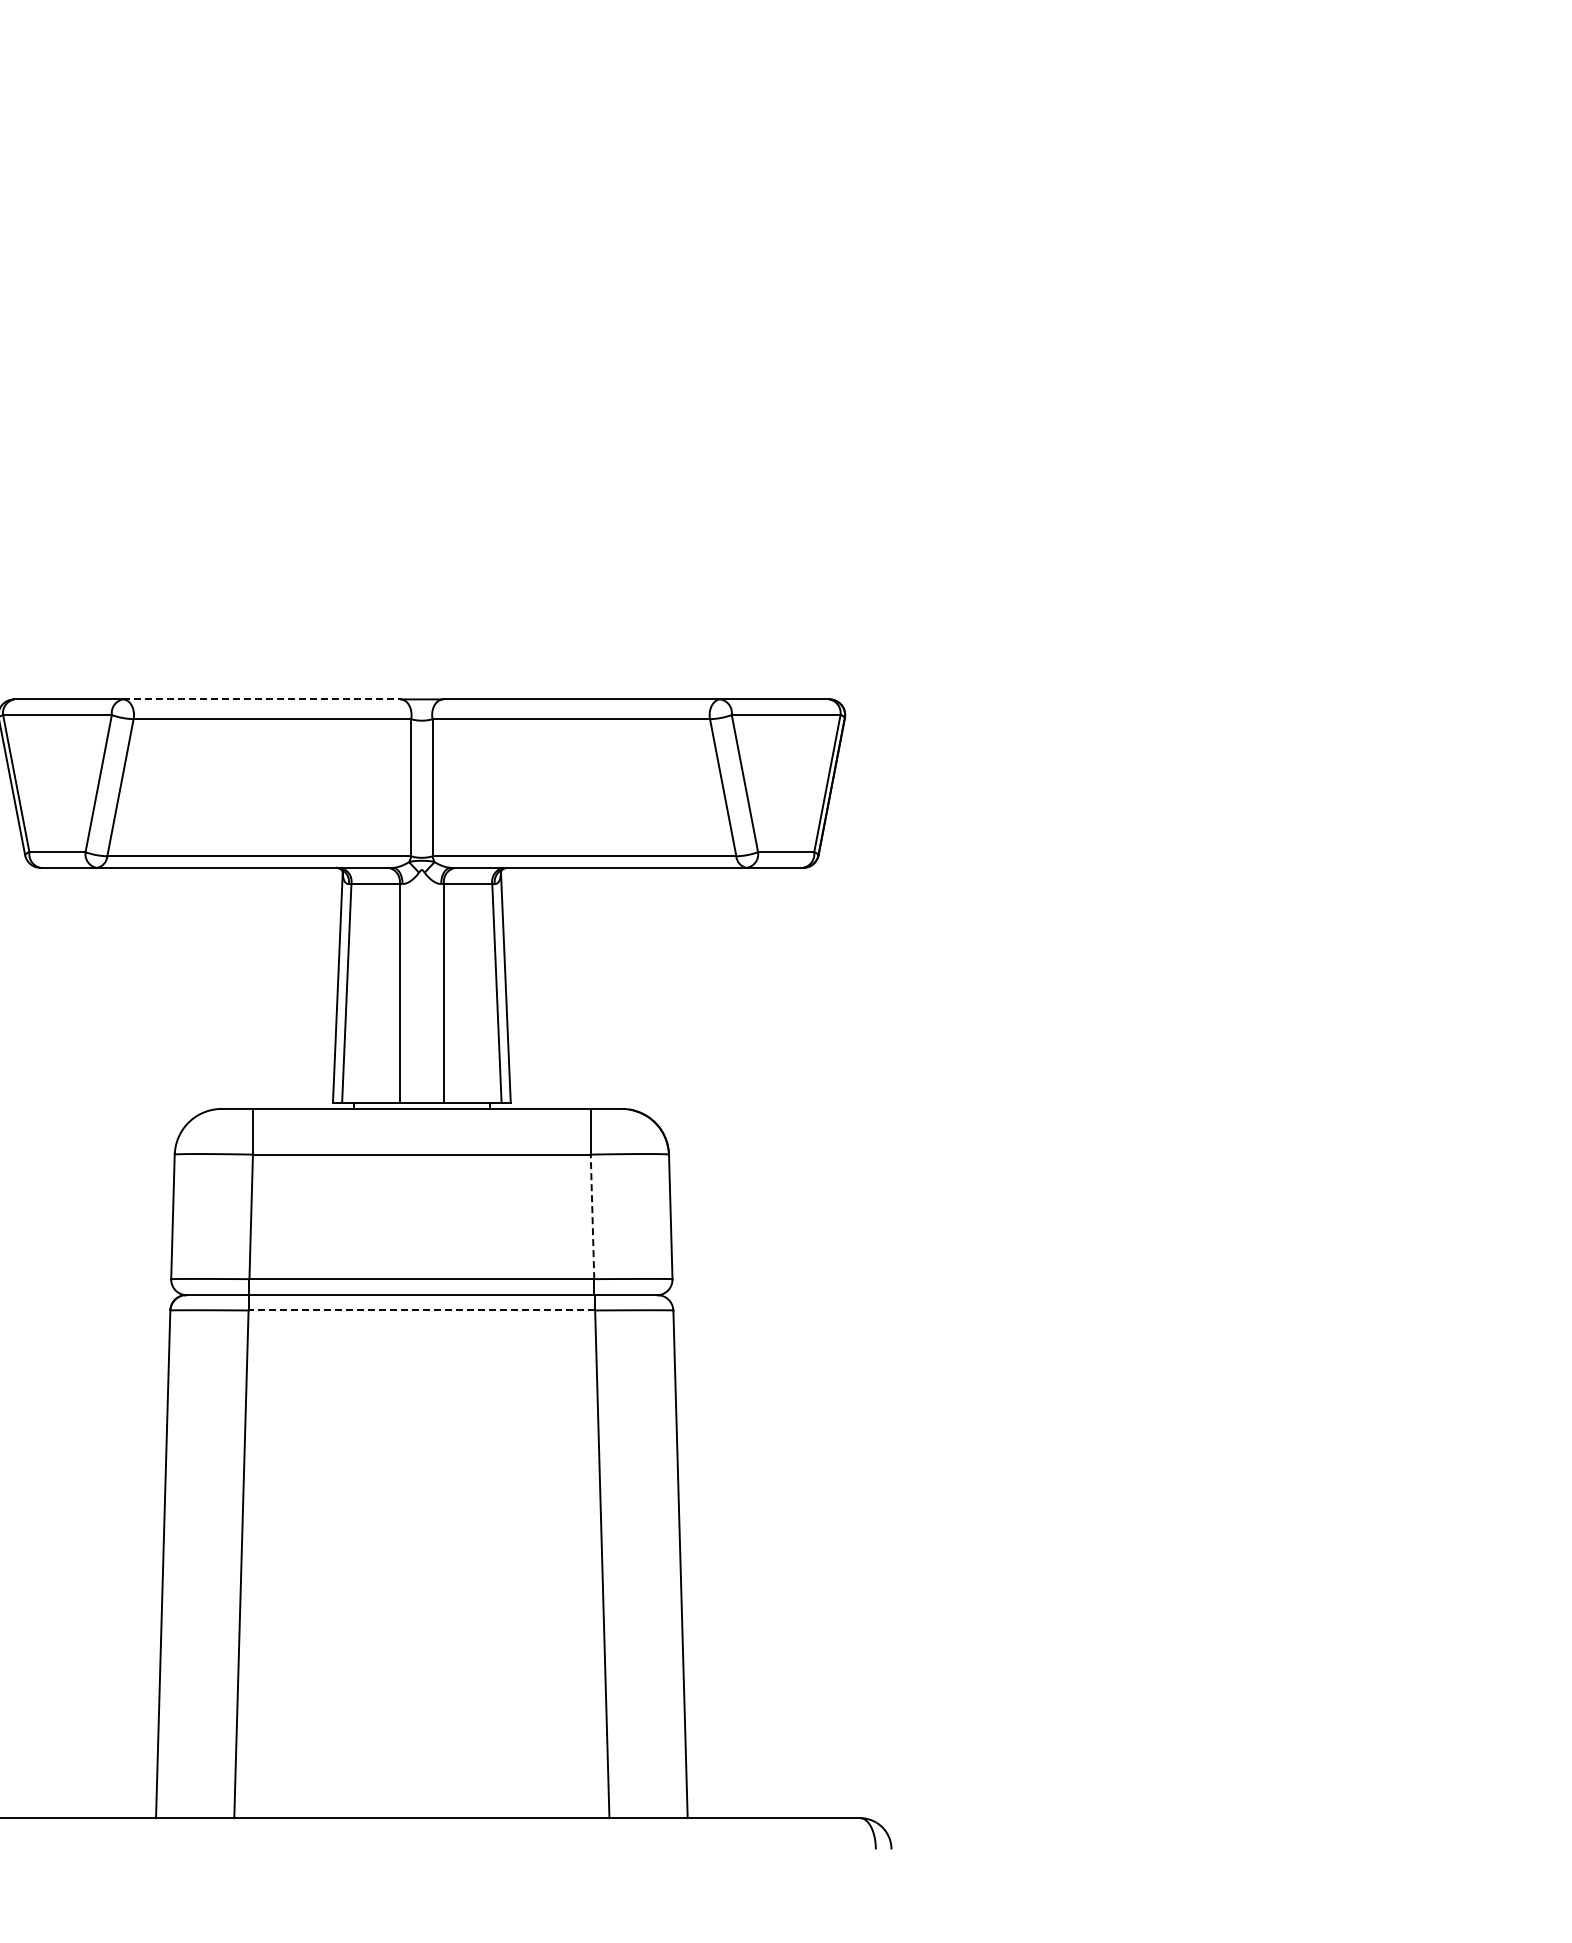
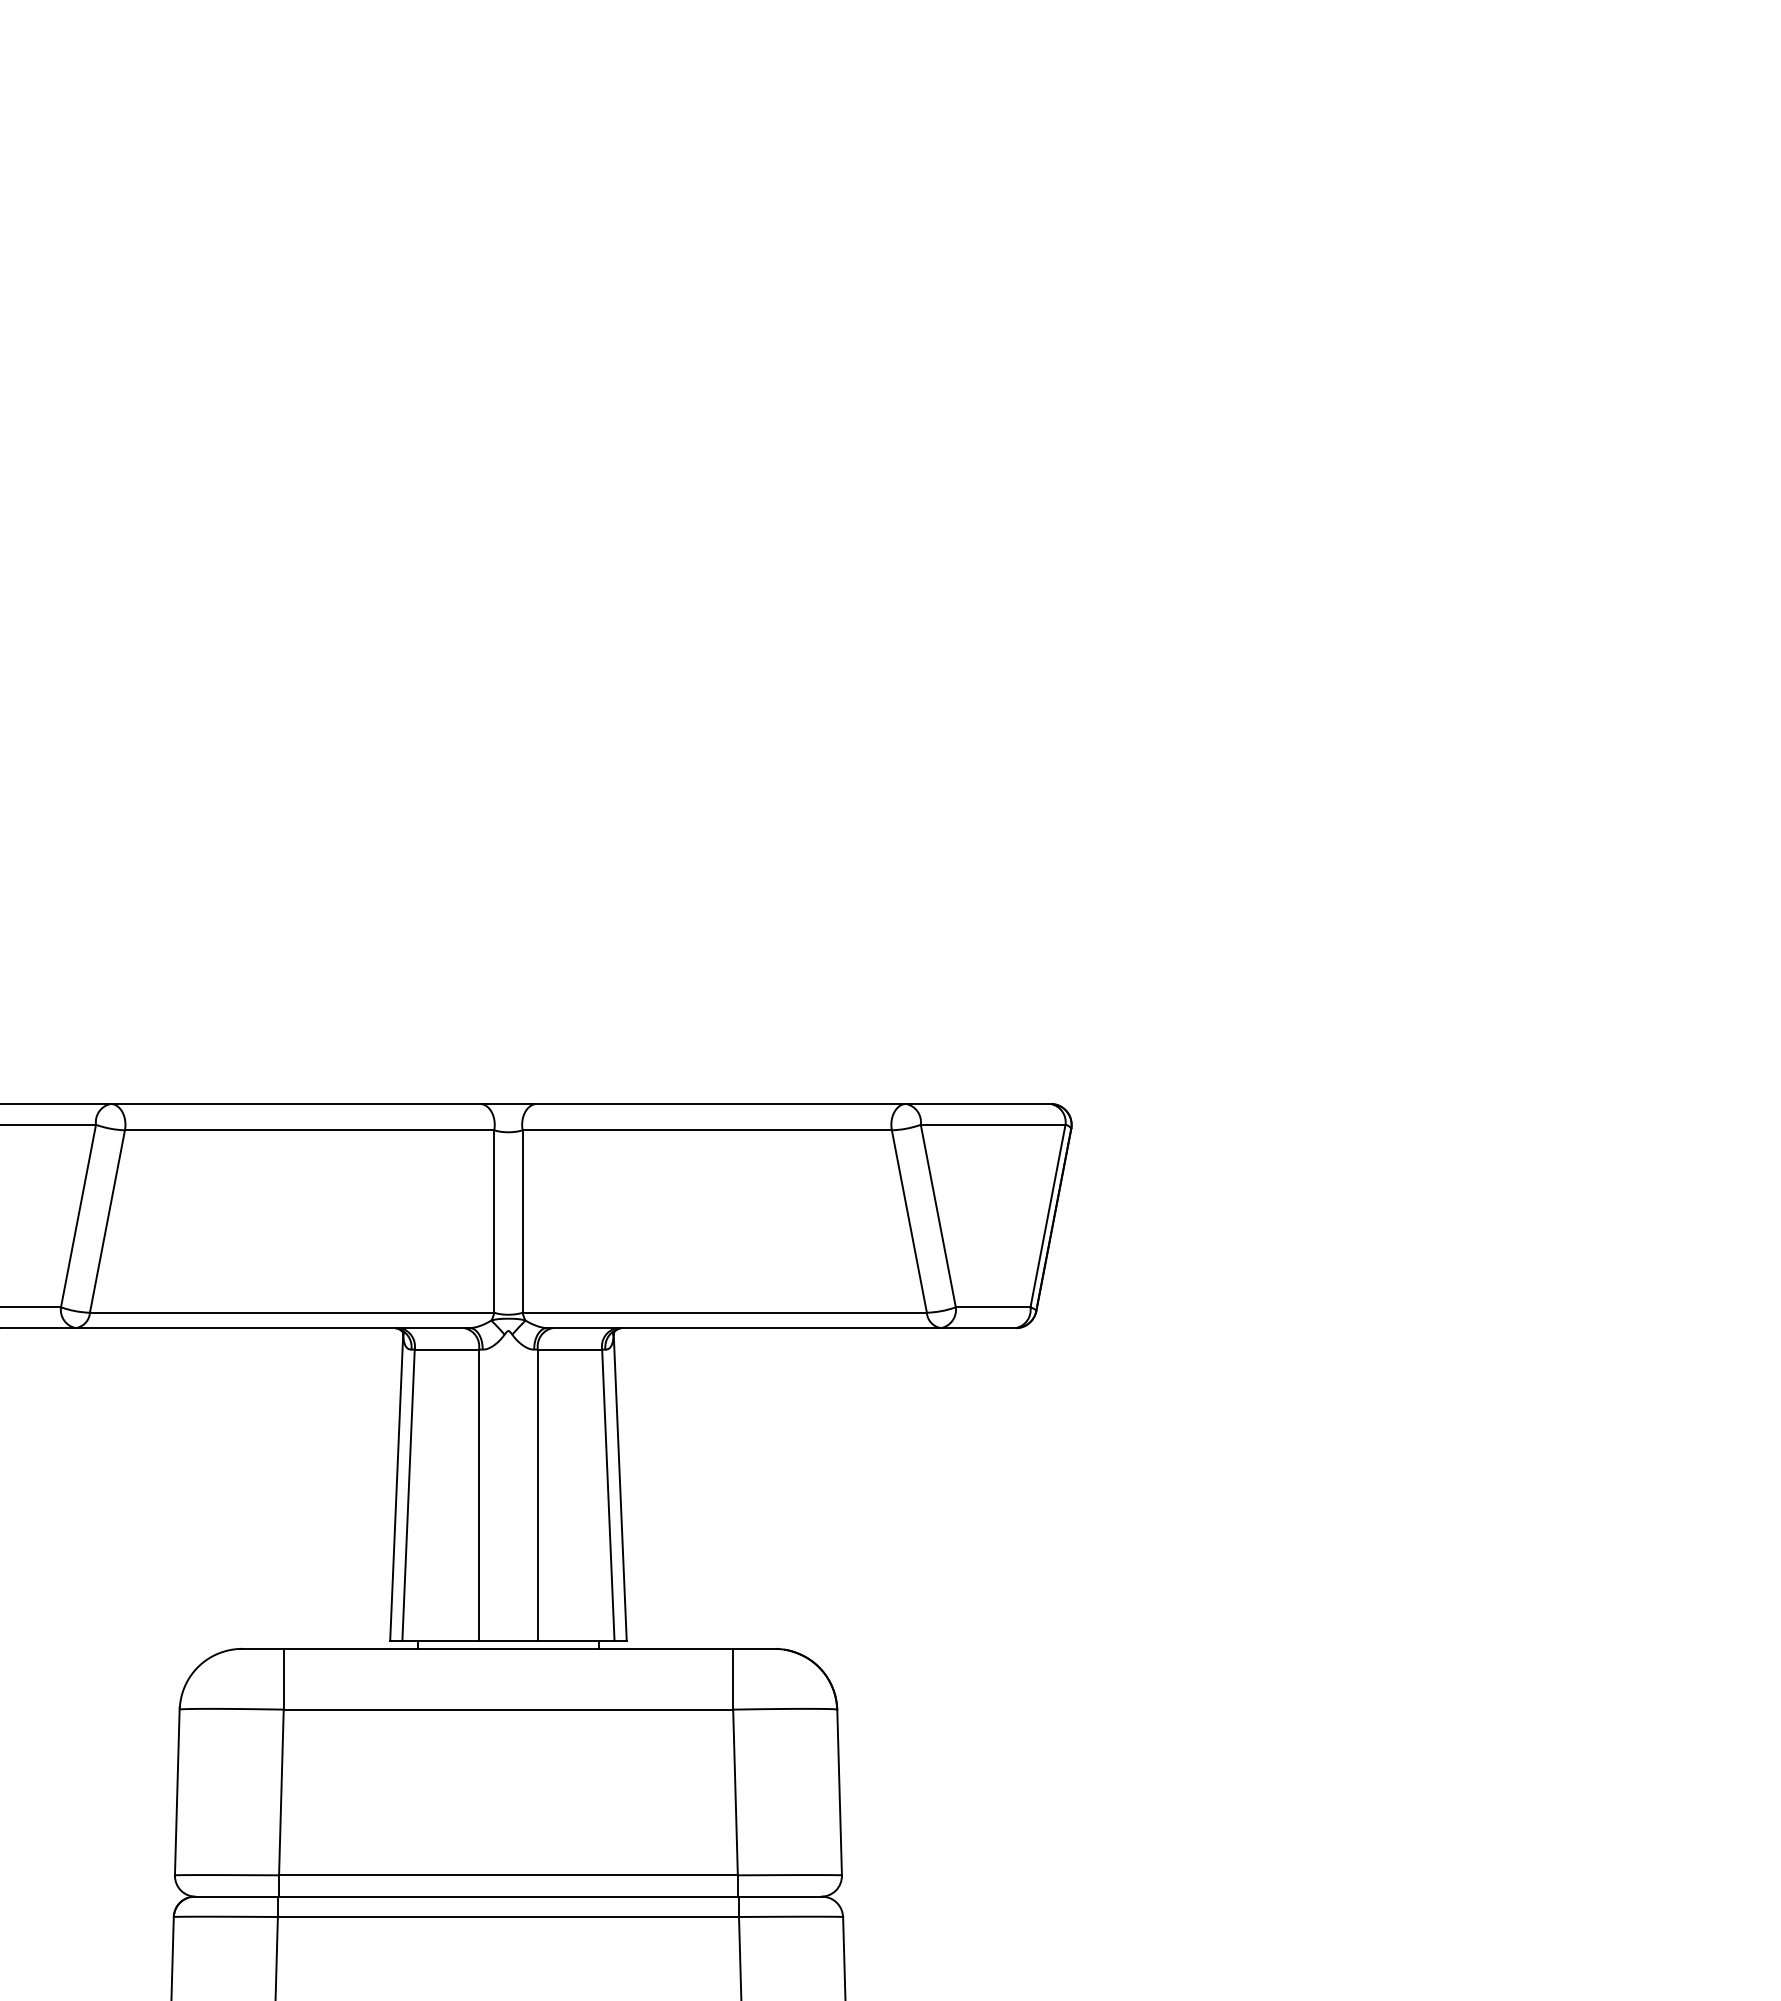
line: (261, 699) -> (295, 1104), dashed -> solid
line: (592, 1216) -> (735, 1791), dashed -> solid
line: (421, 1310) -> (507, 1917), dashed -> solid

